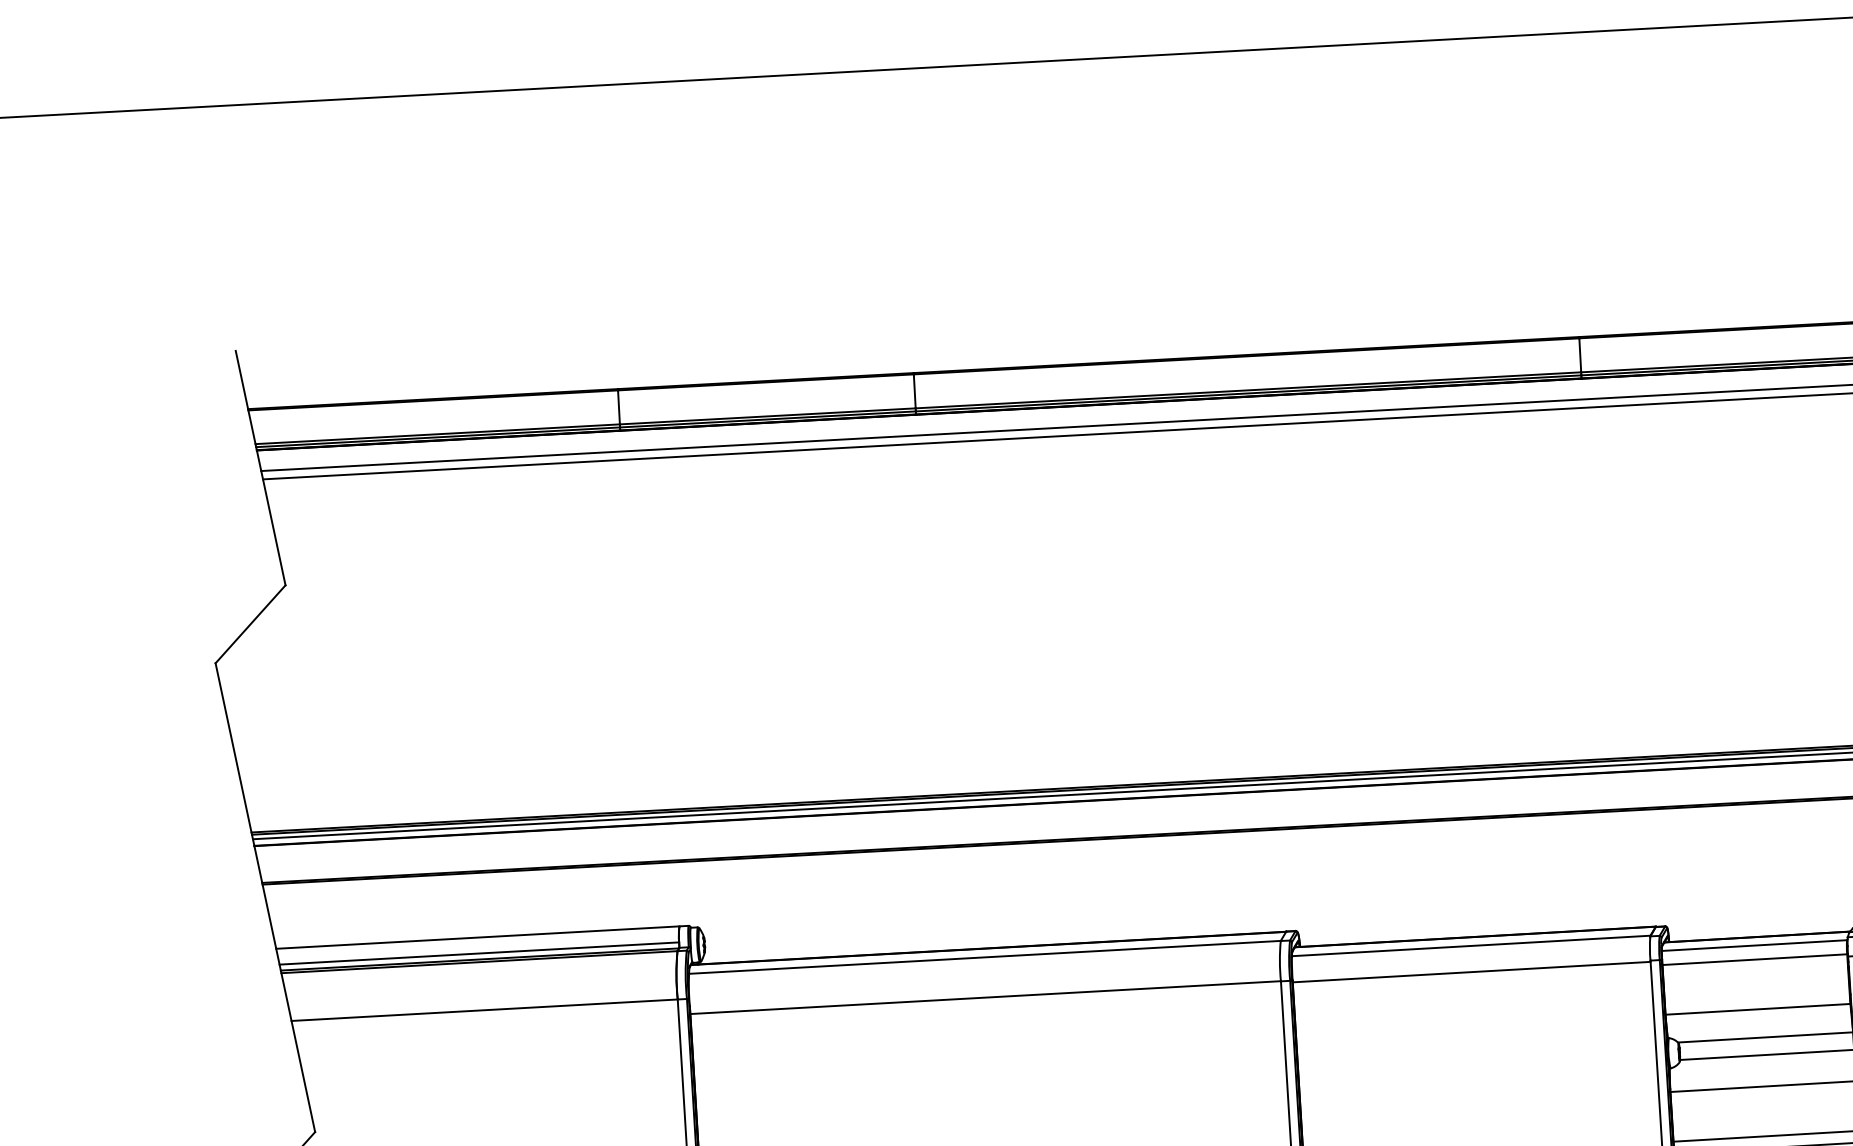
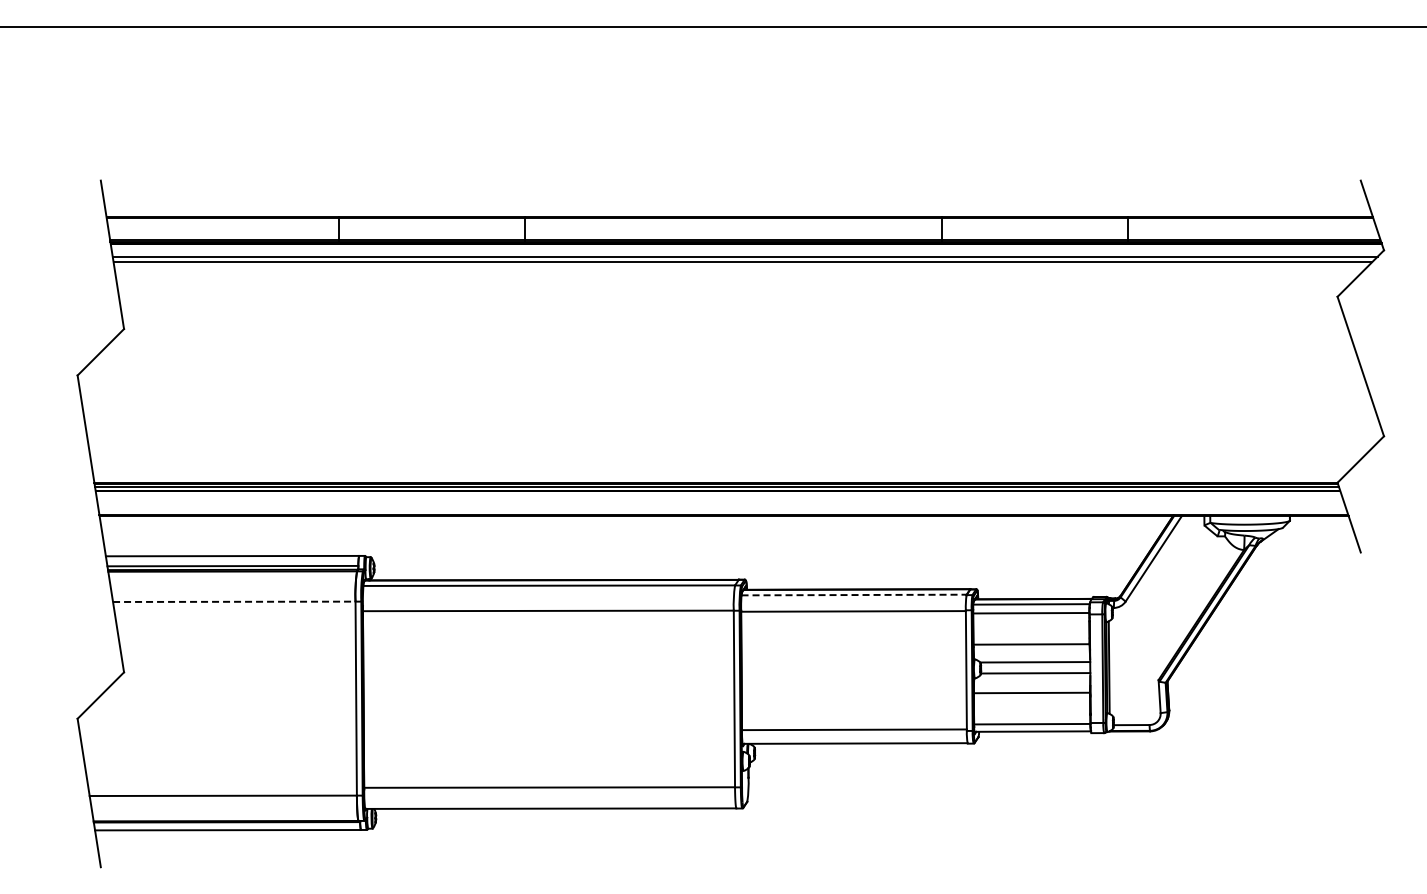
line: (1471, 946) -> (854, 595), solid -> dashed
line: (484, 1009) -> (234, 601), solid -> dashed

